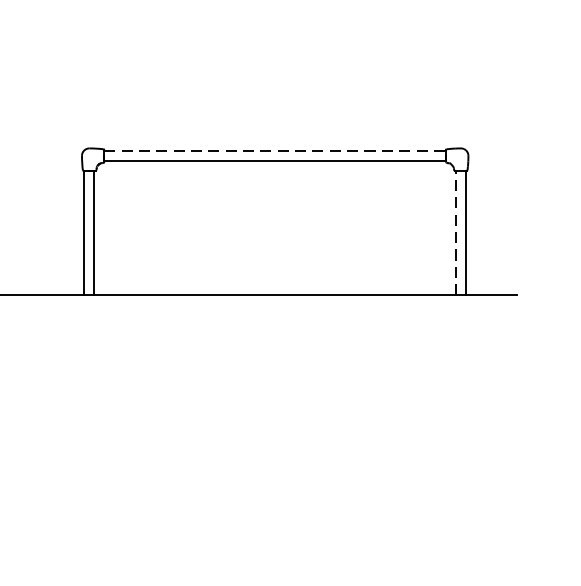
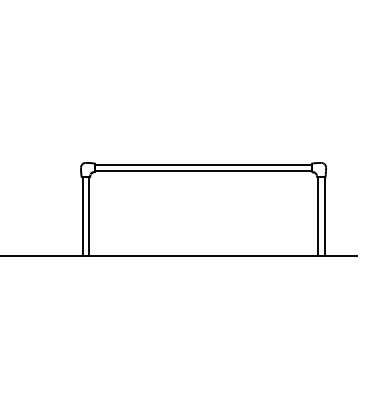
line: (276, 150) -> (204, 164), dashed -> solid
line: (456, 232) -> (318, 216), dashed -> solid

